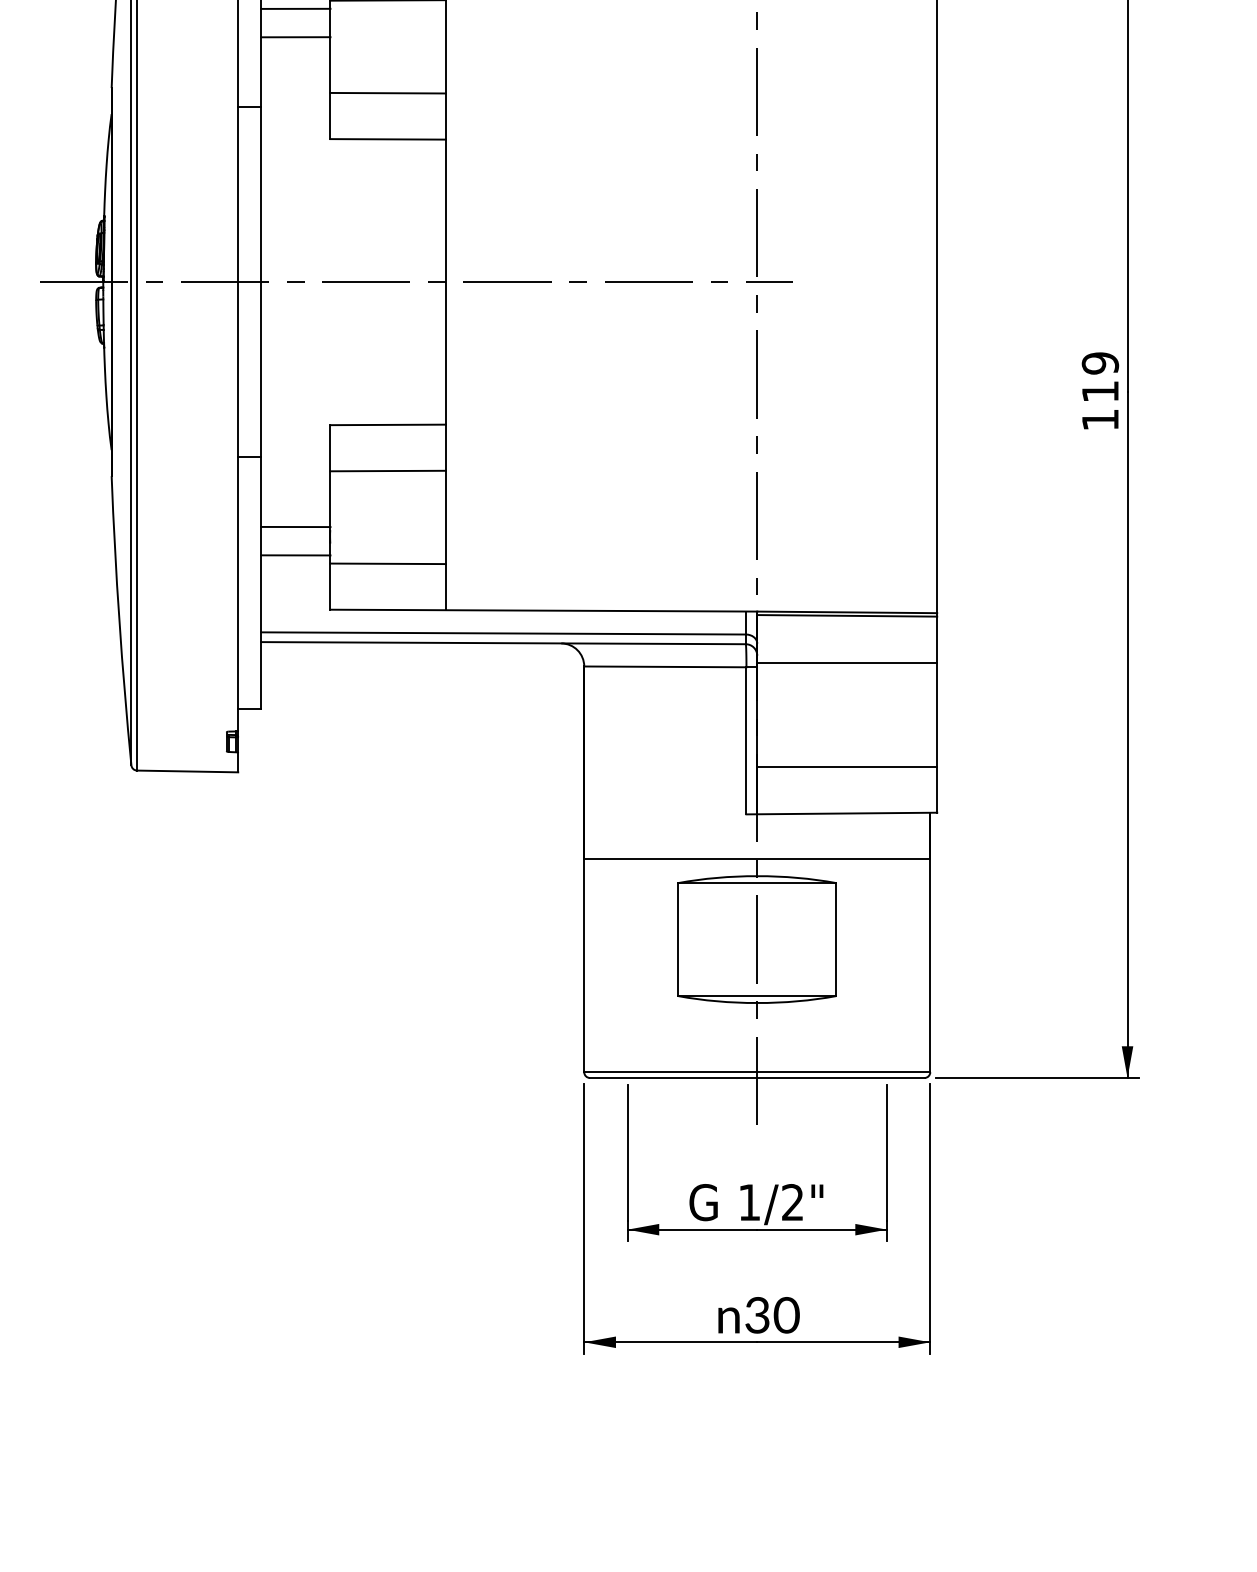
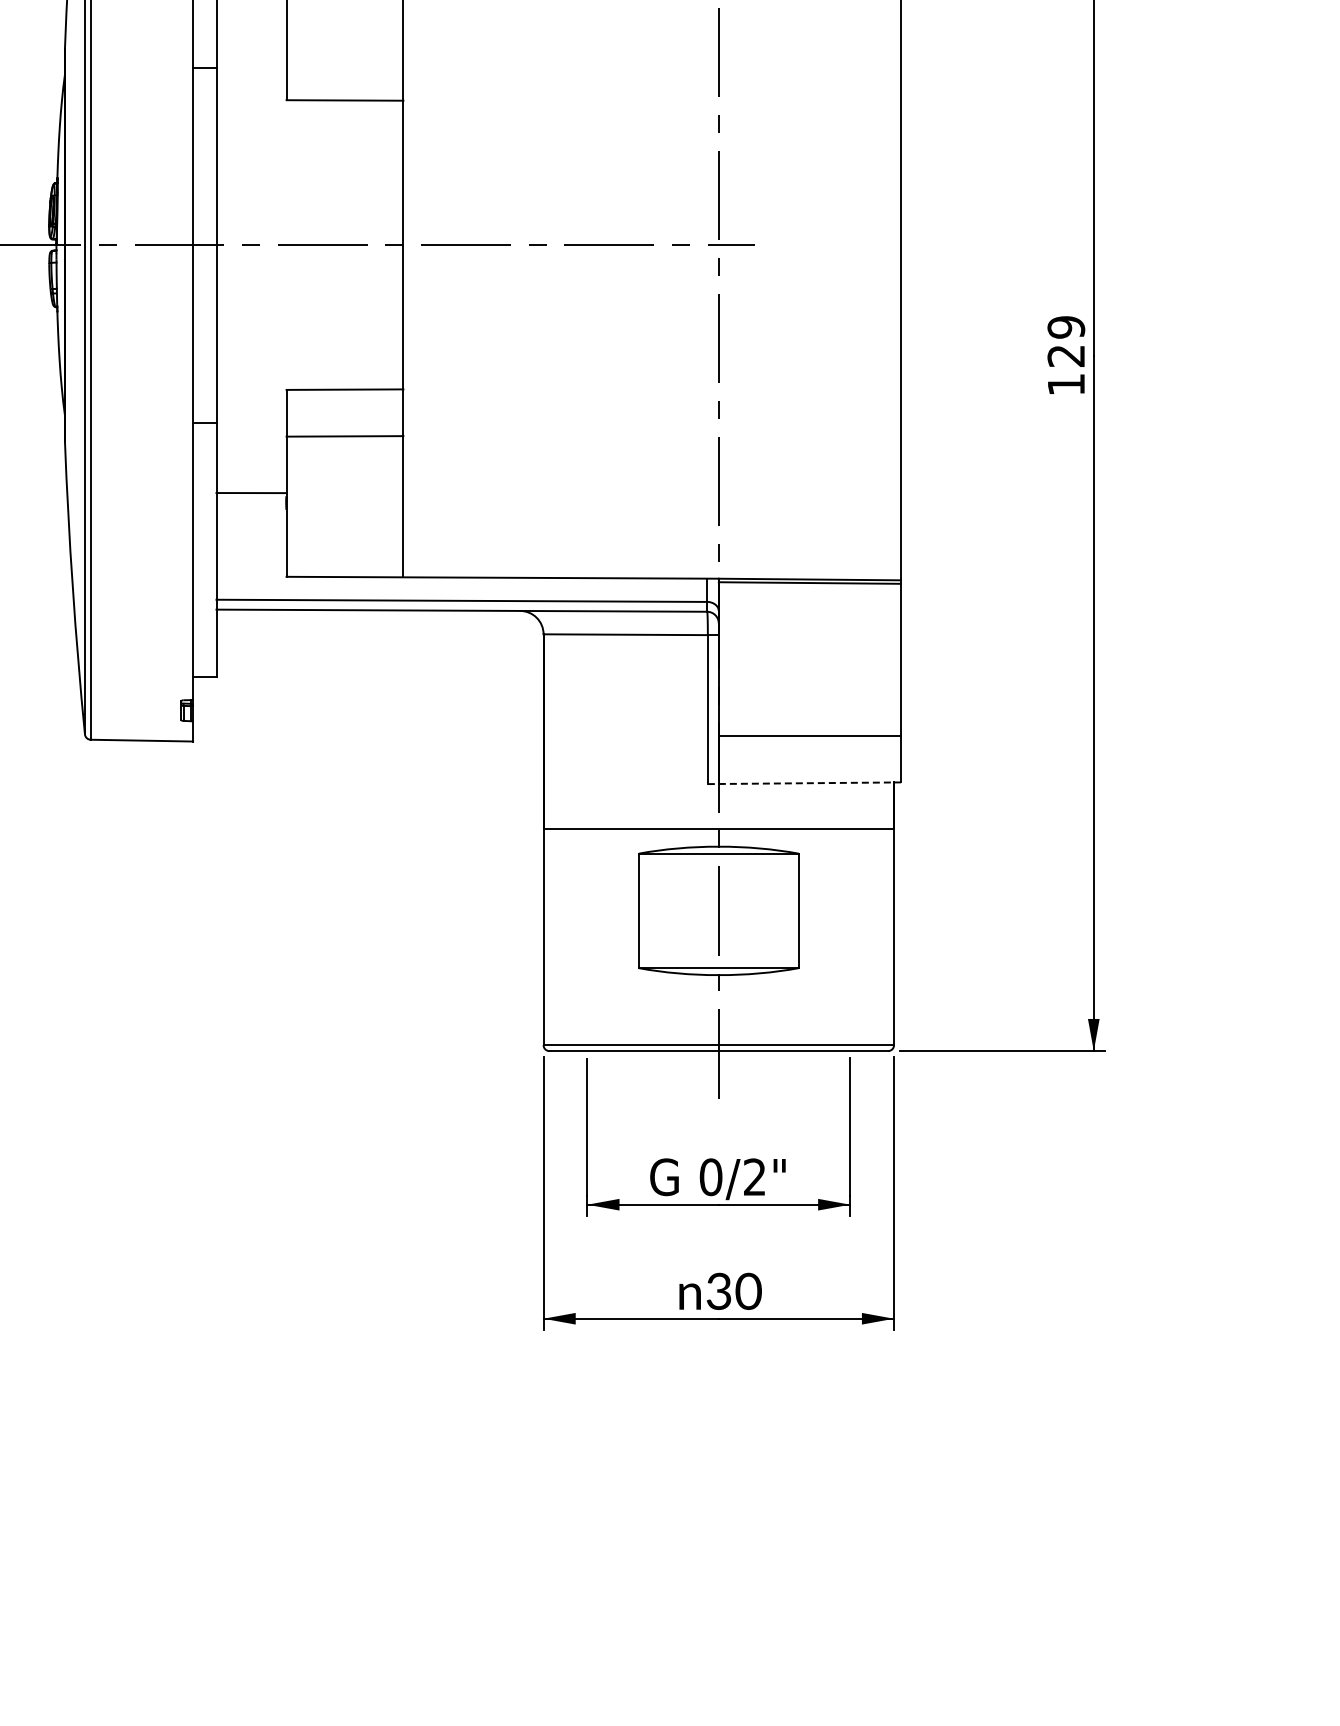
line: (387, 92) -> (344, 53), removed
text: (1099, 391) -> (1065, 355), 119 -> 129
line: (295, 555) -> (251, 521), removed
line: (387, 563) -> (344, 530), removed
line: (846, 662) -> (809, 630), removed
line: (841, 813) -> (804, 783), solid -> dashed
text: (749, 1202) -> (710, 1177), 1/2" -> 0/2"

